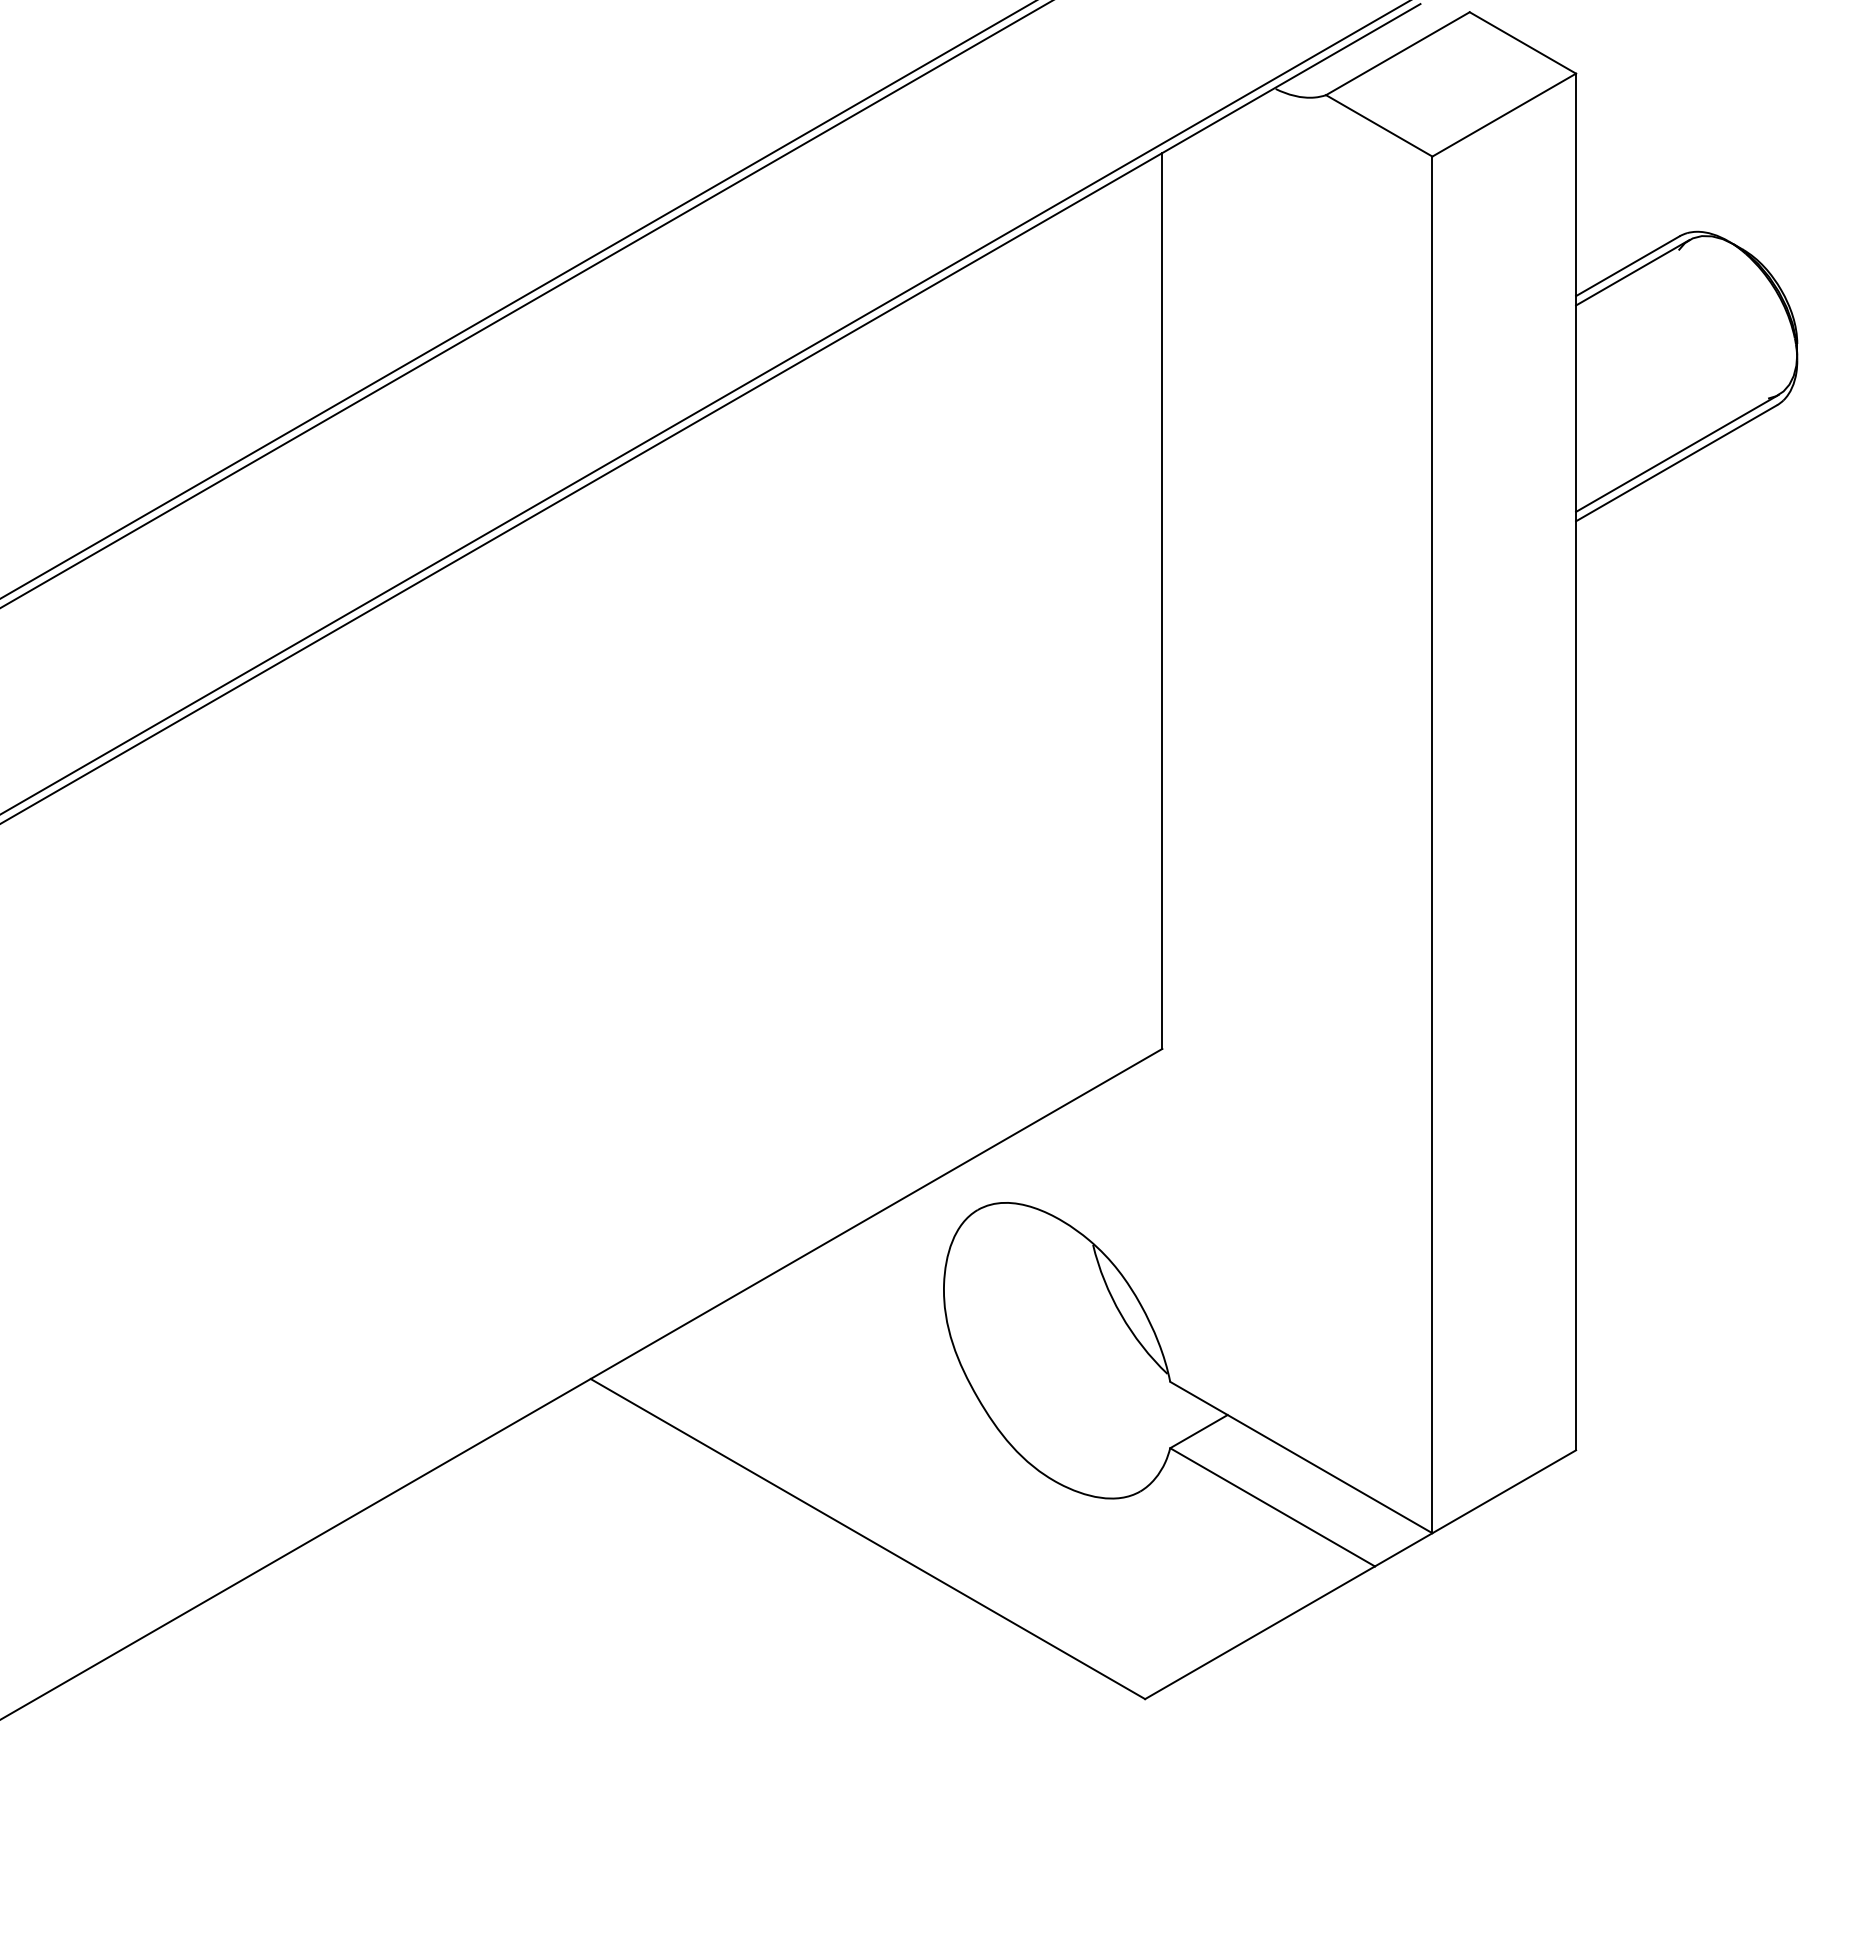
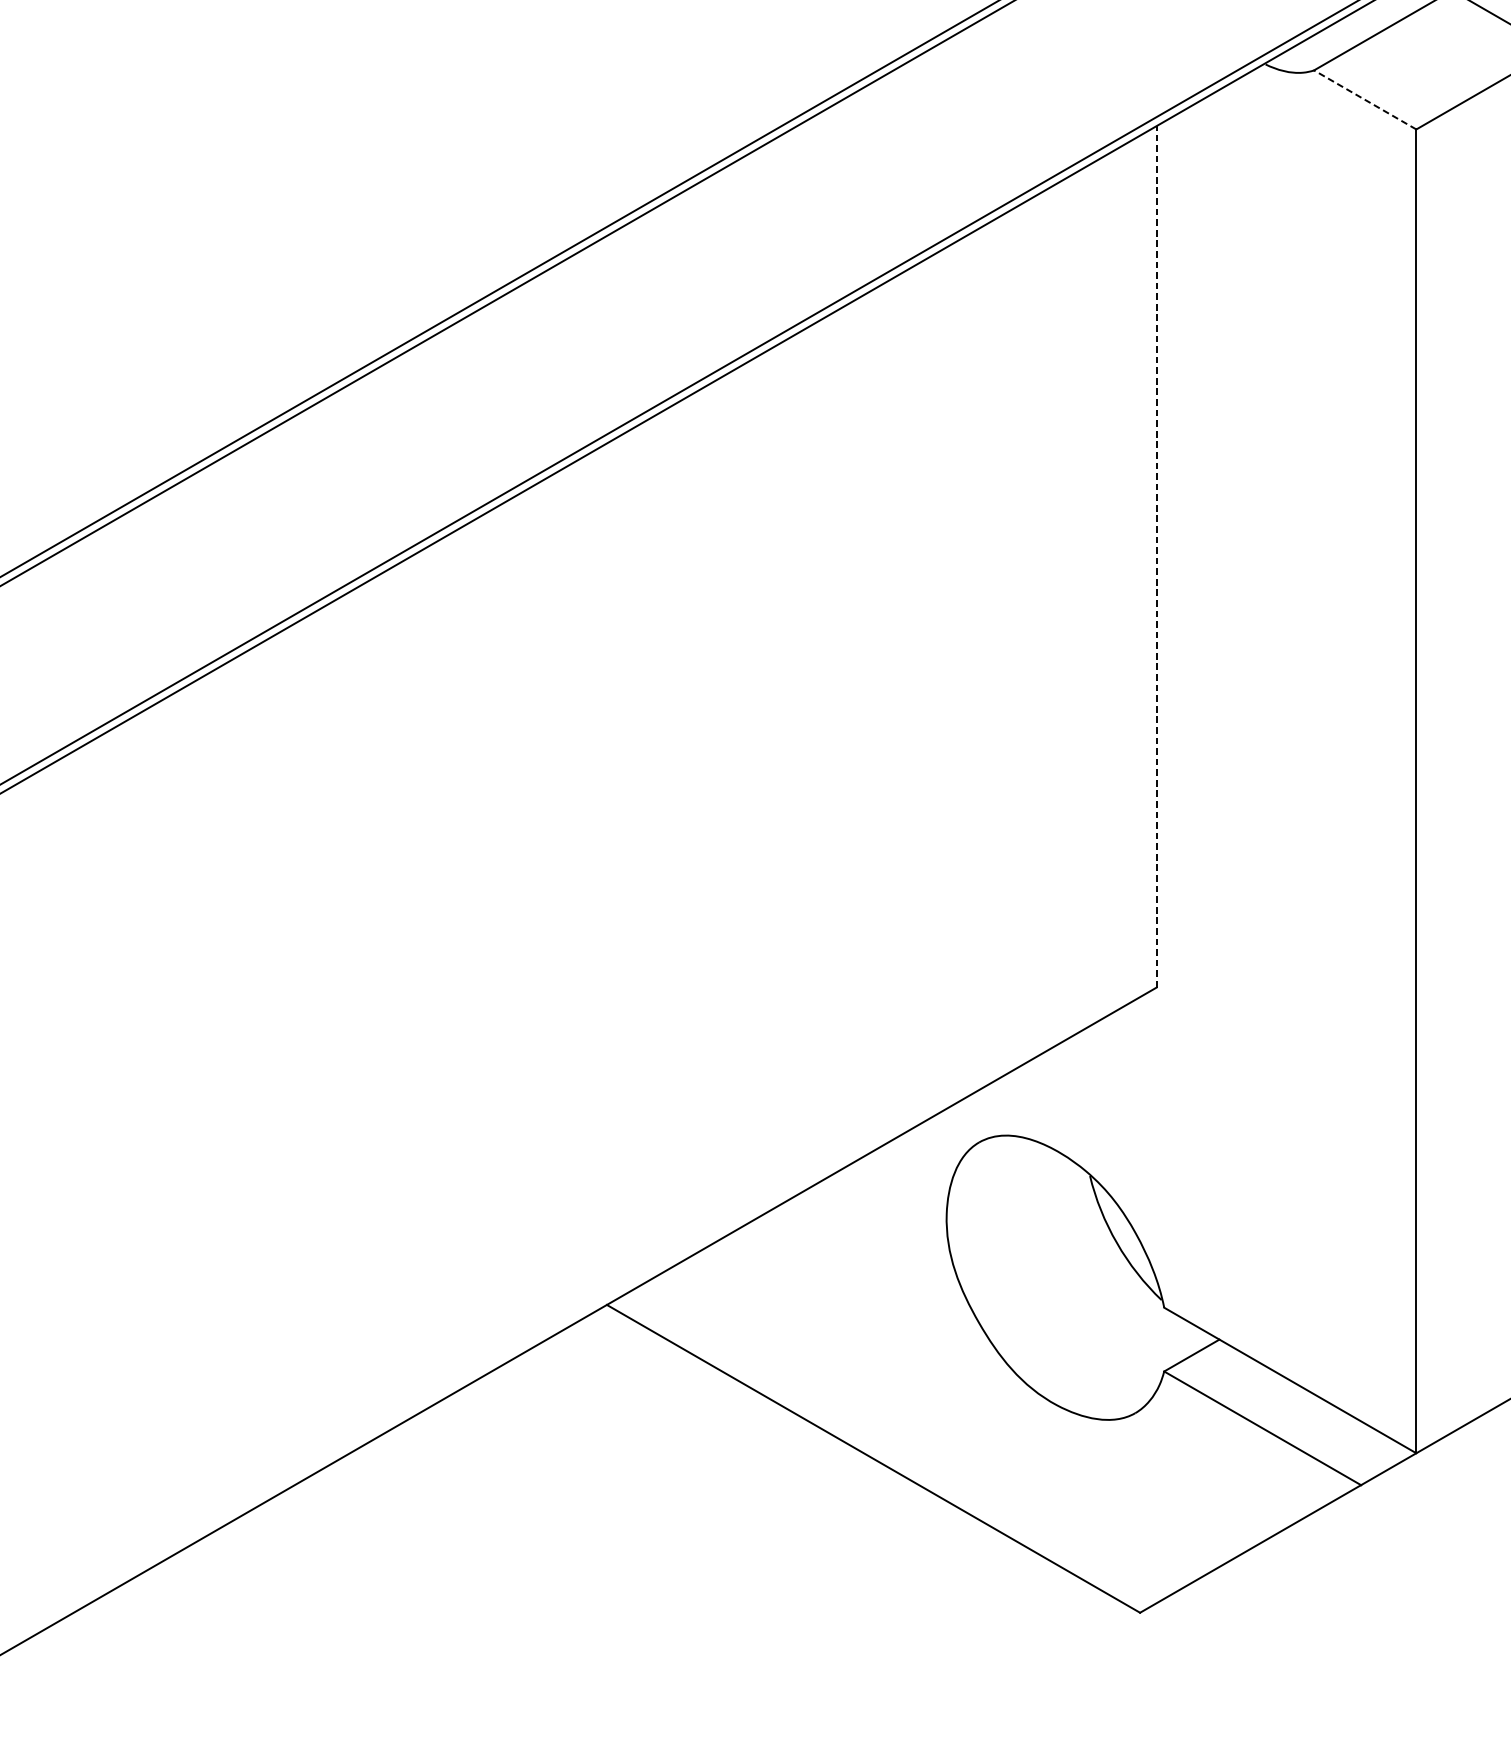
line: (1378, 125) -> (1364, 99), solid -> dashed
line: (1162, 600) -> (1156, 556), solid -> dashed

